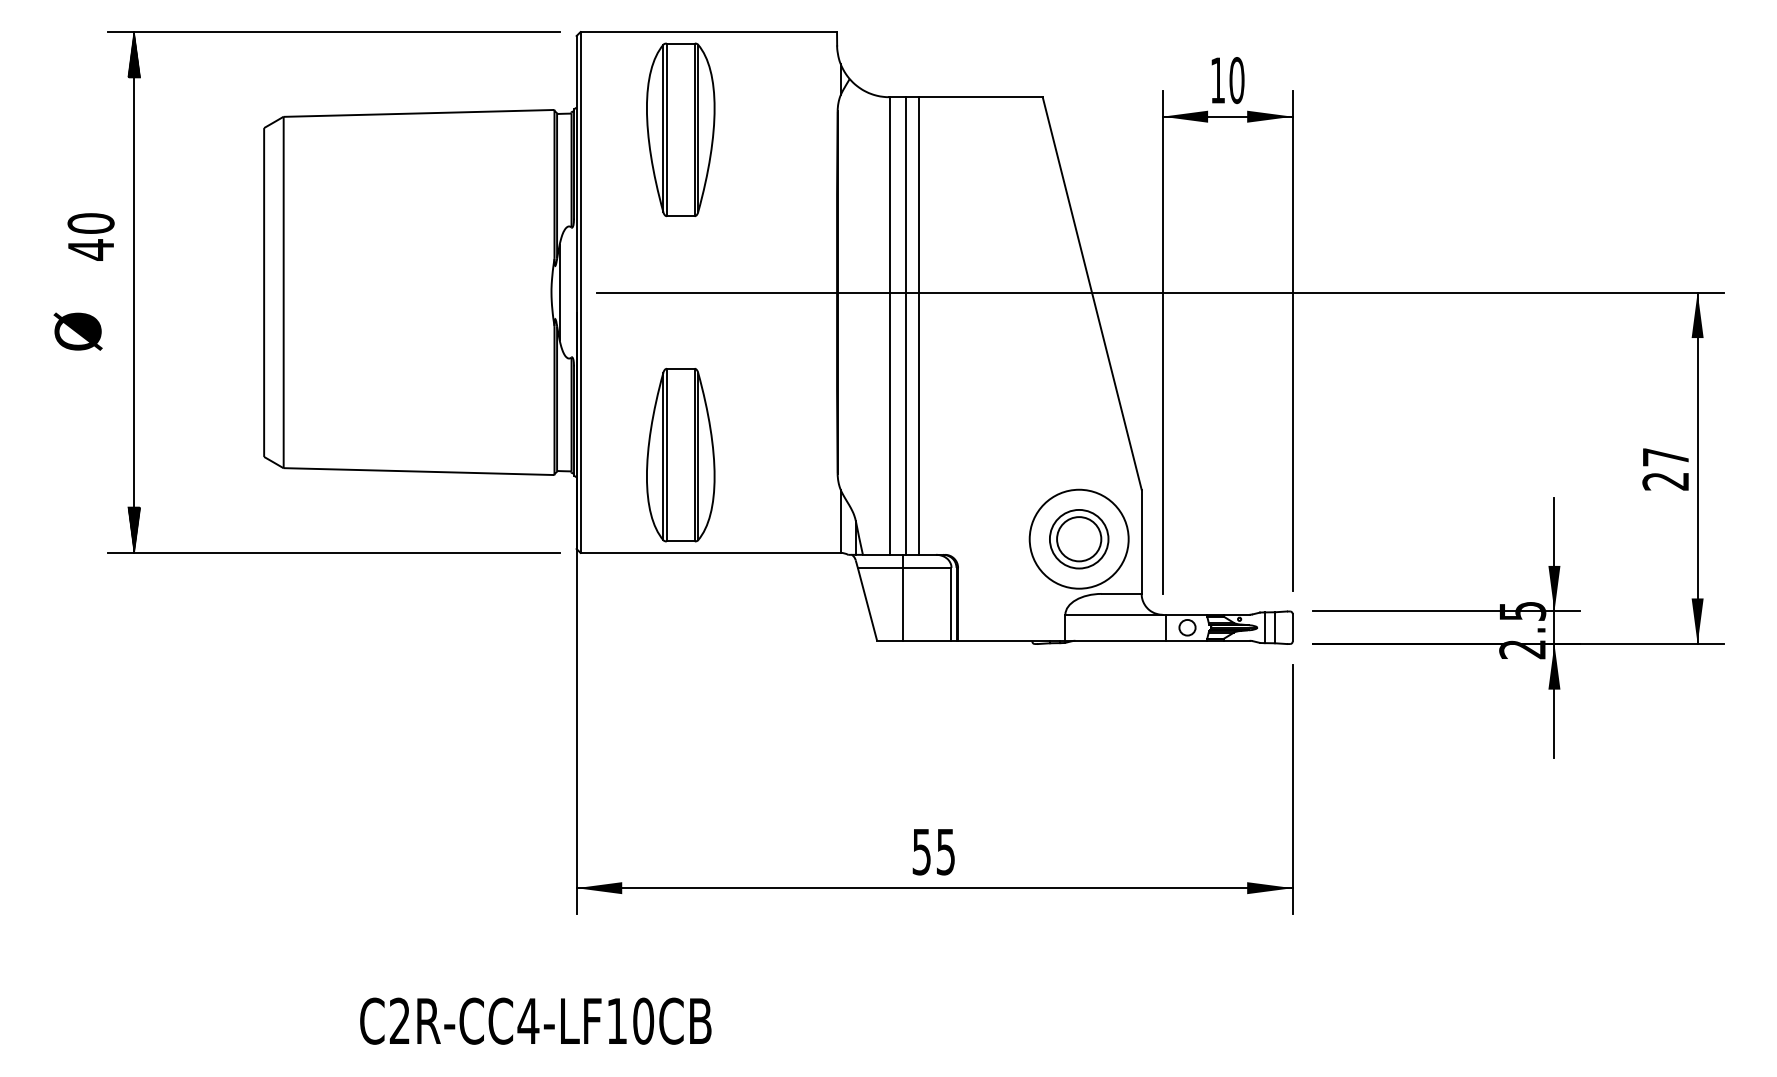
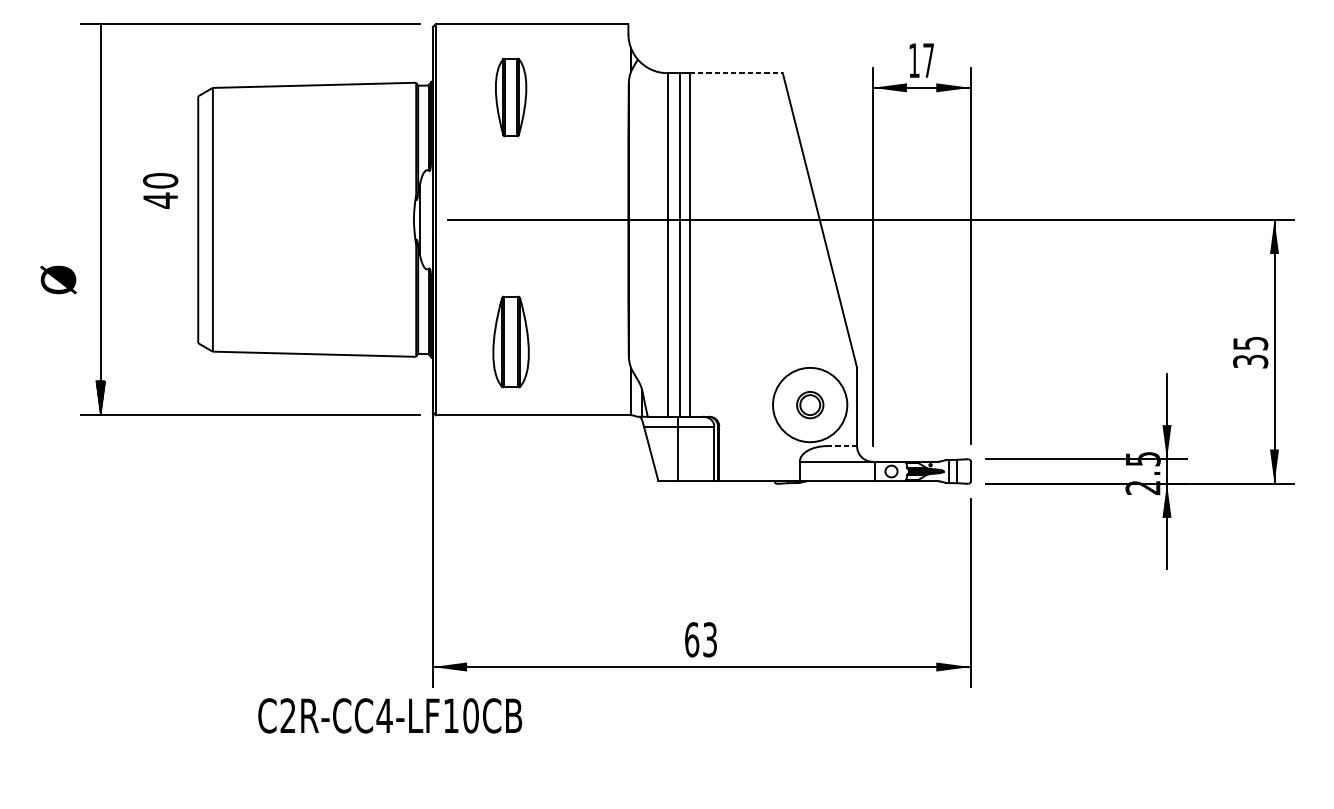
hatch: (134, 54) -> (100, 41), removed
text: (1236, 80) -> (928, 60), 10 -> 17
line: (980, 97) -> (736, 73), solid -> dashed
part: (680, 129) -> (510, 97), size x0.6
text: (90, 236) -> (160, 190), moved
text: (77, 331) -> (58, 279), moved
part: (680, 455) -> (510, 342), size x0.7
text: (1665, 469) -> (1250, 352), 27 -> 35
part: (1079, 539) -> (810, 405), size x0.6
line: (1121, 593) -> (841, 445), solid -> dashed
text: (933, 851) -> (700, 639), 55 -> 63
text: (535, 1020) -> (389, 715), moved

